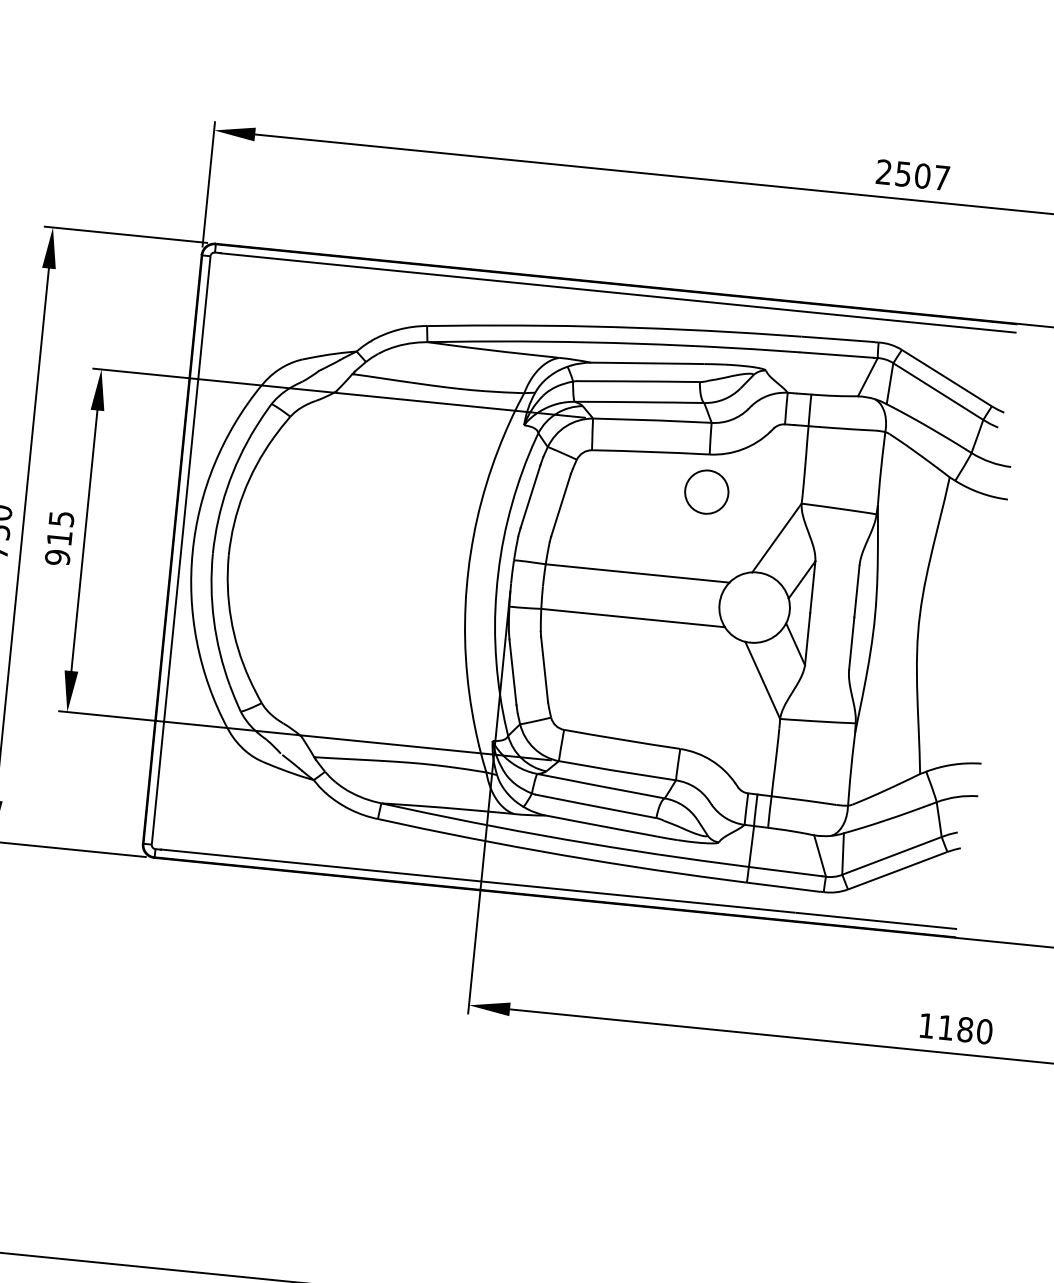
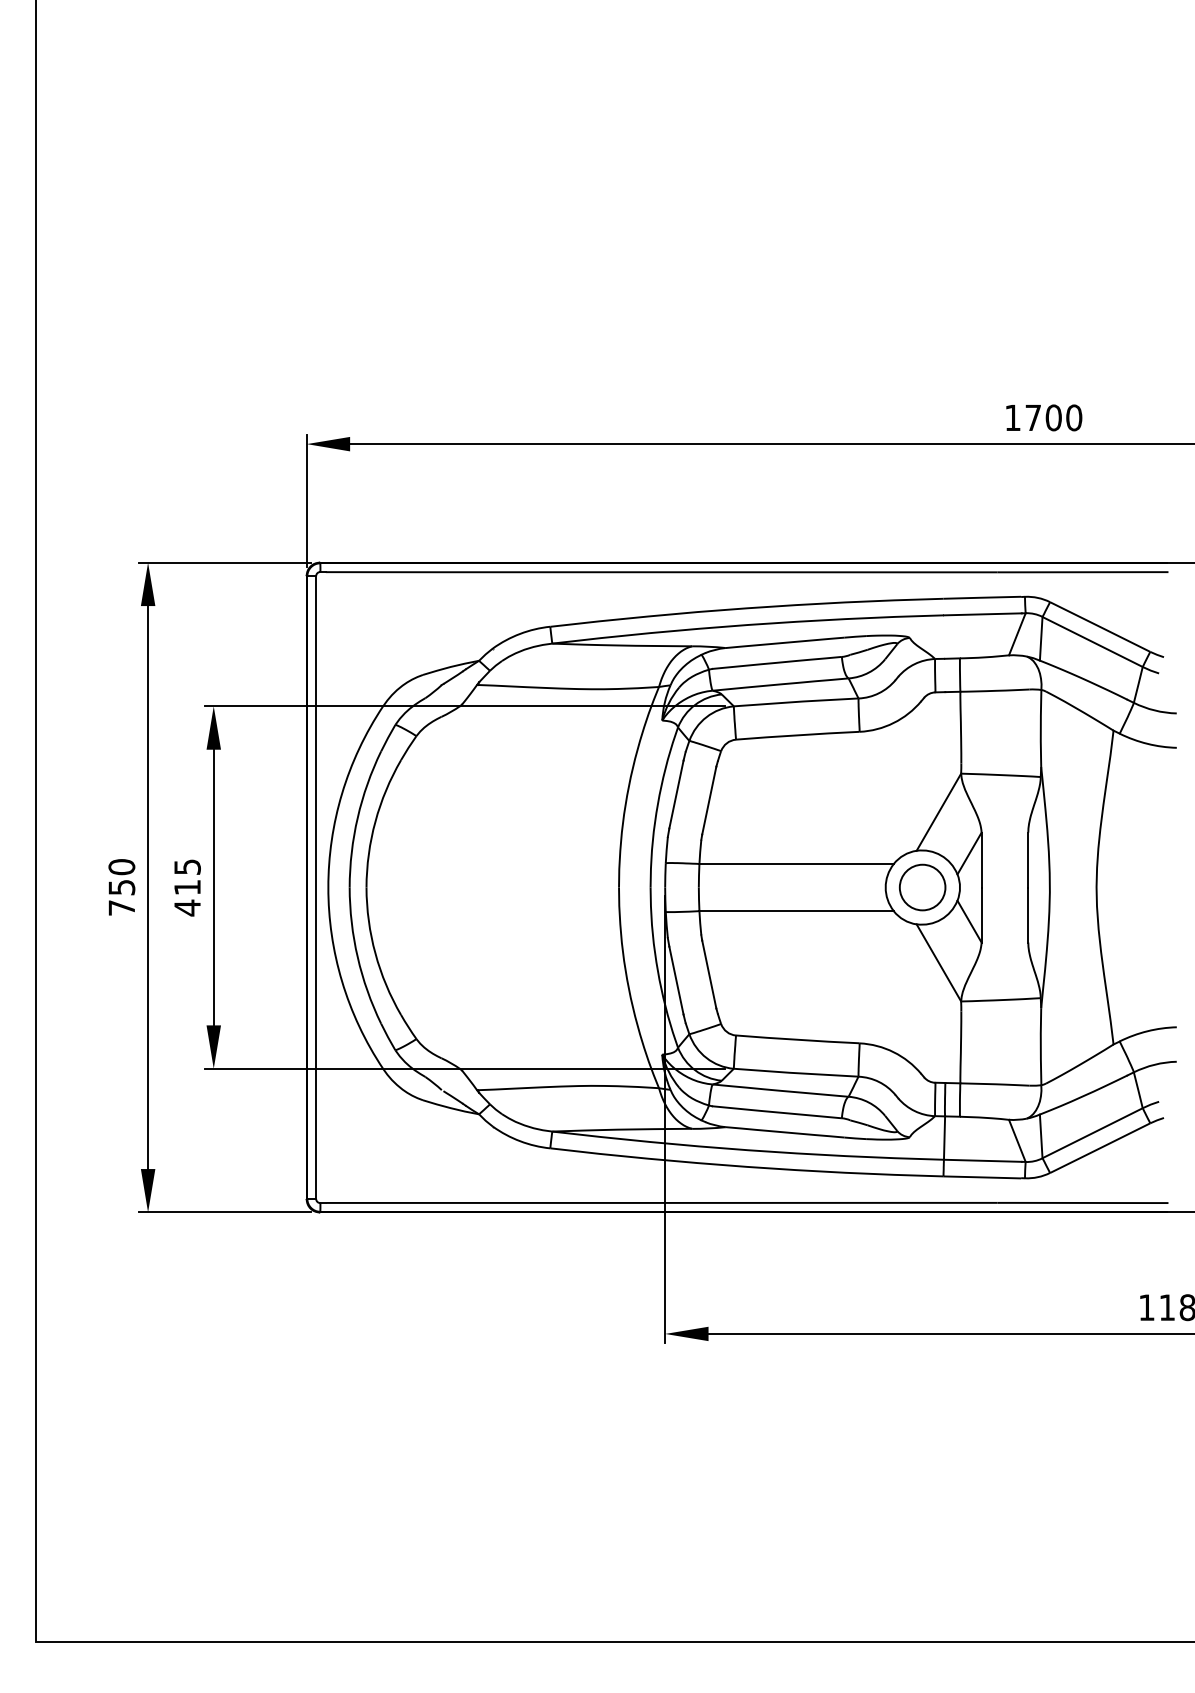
text: (913, 174) -> (1043, 417), 2507 -> 1700
circle: (706, 492) -> (922, 887), moved
text: (57, 557) -> (187, 907), 915 -> 415

